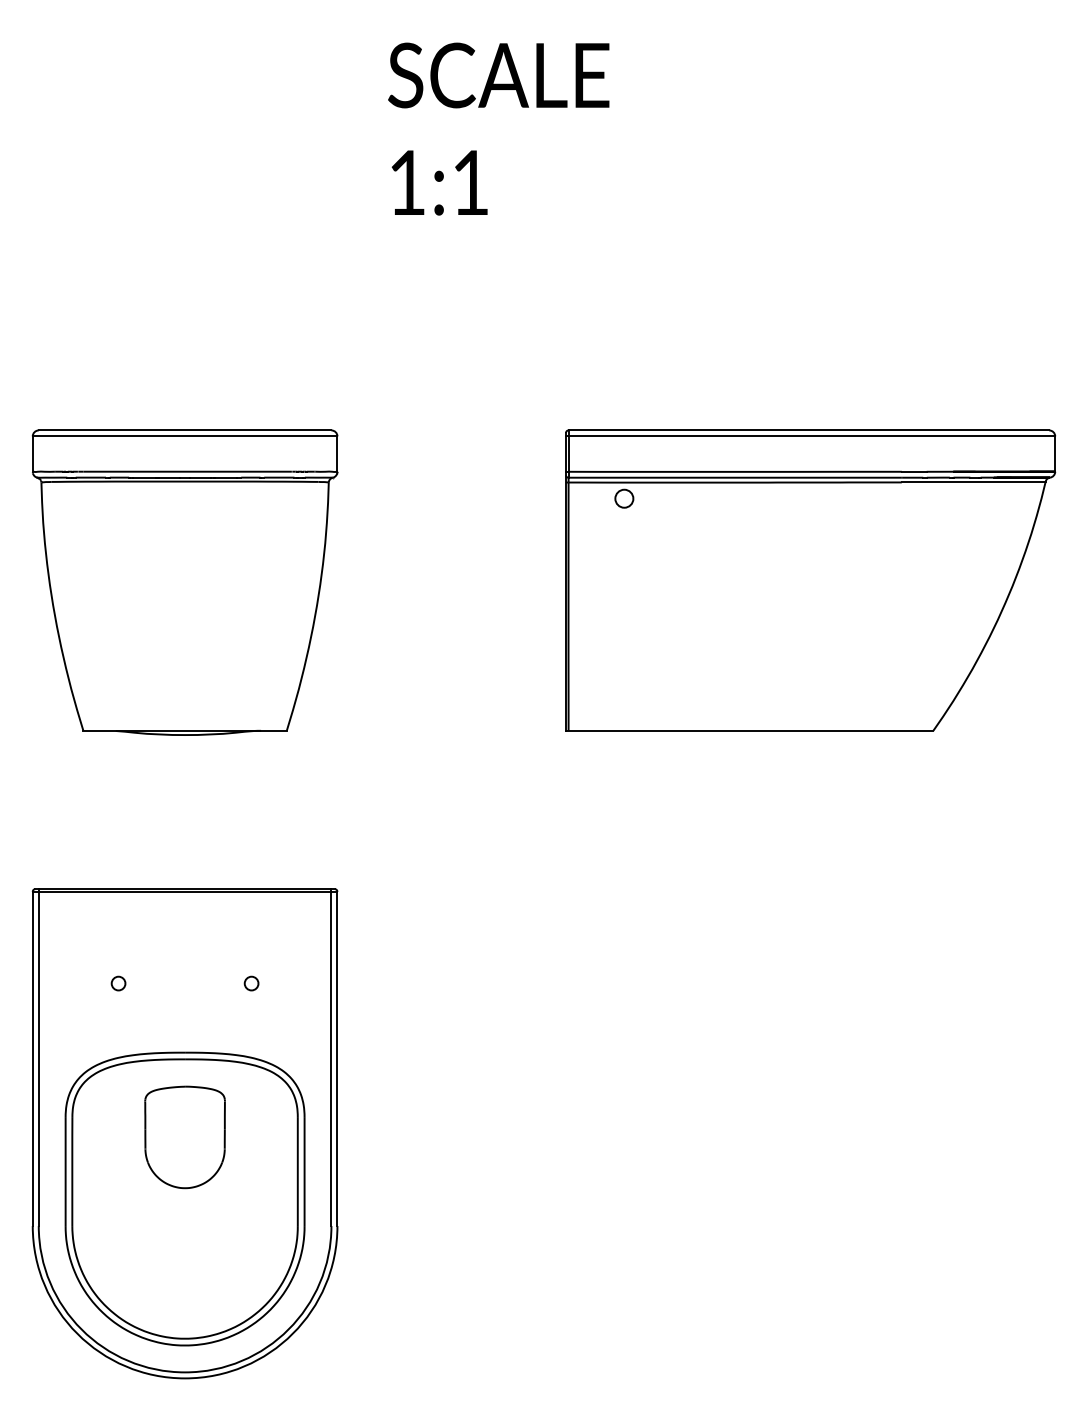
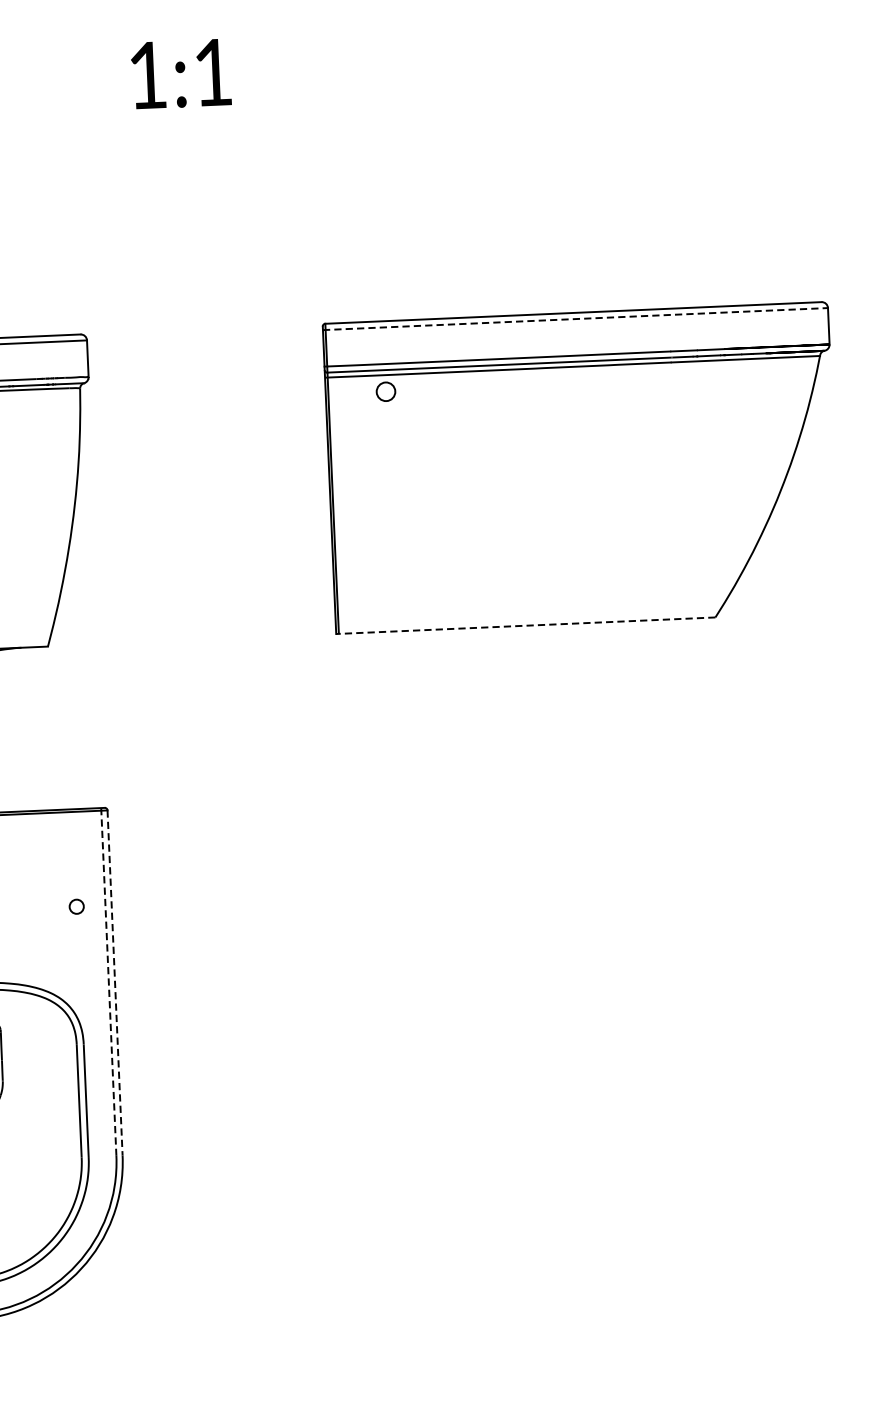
line: (810, 436) -> (575, 319), solid -> dashed
line: (749, 730) -> (525, 625), solid -> dashed
circle: (251, 983) -> (76, 906), moved
line: (331, 1058) -> (108, 982), solid -> dashed
line: (337, 1059) -> (115, 983), solid -> dashed

